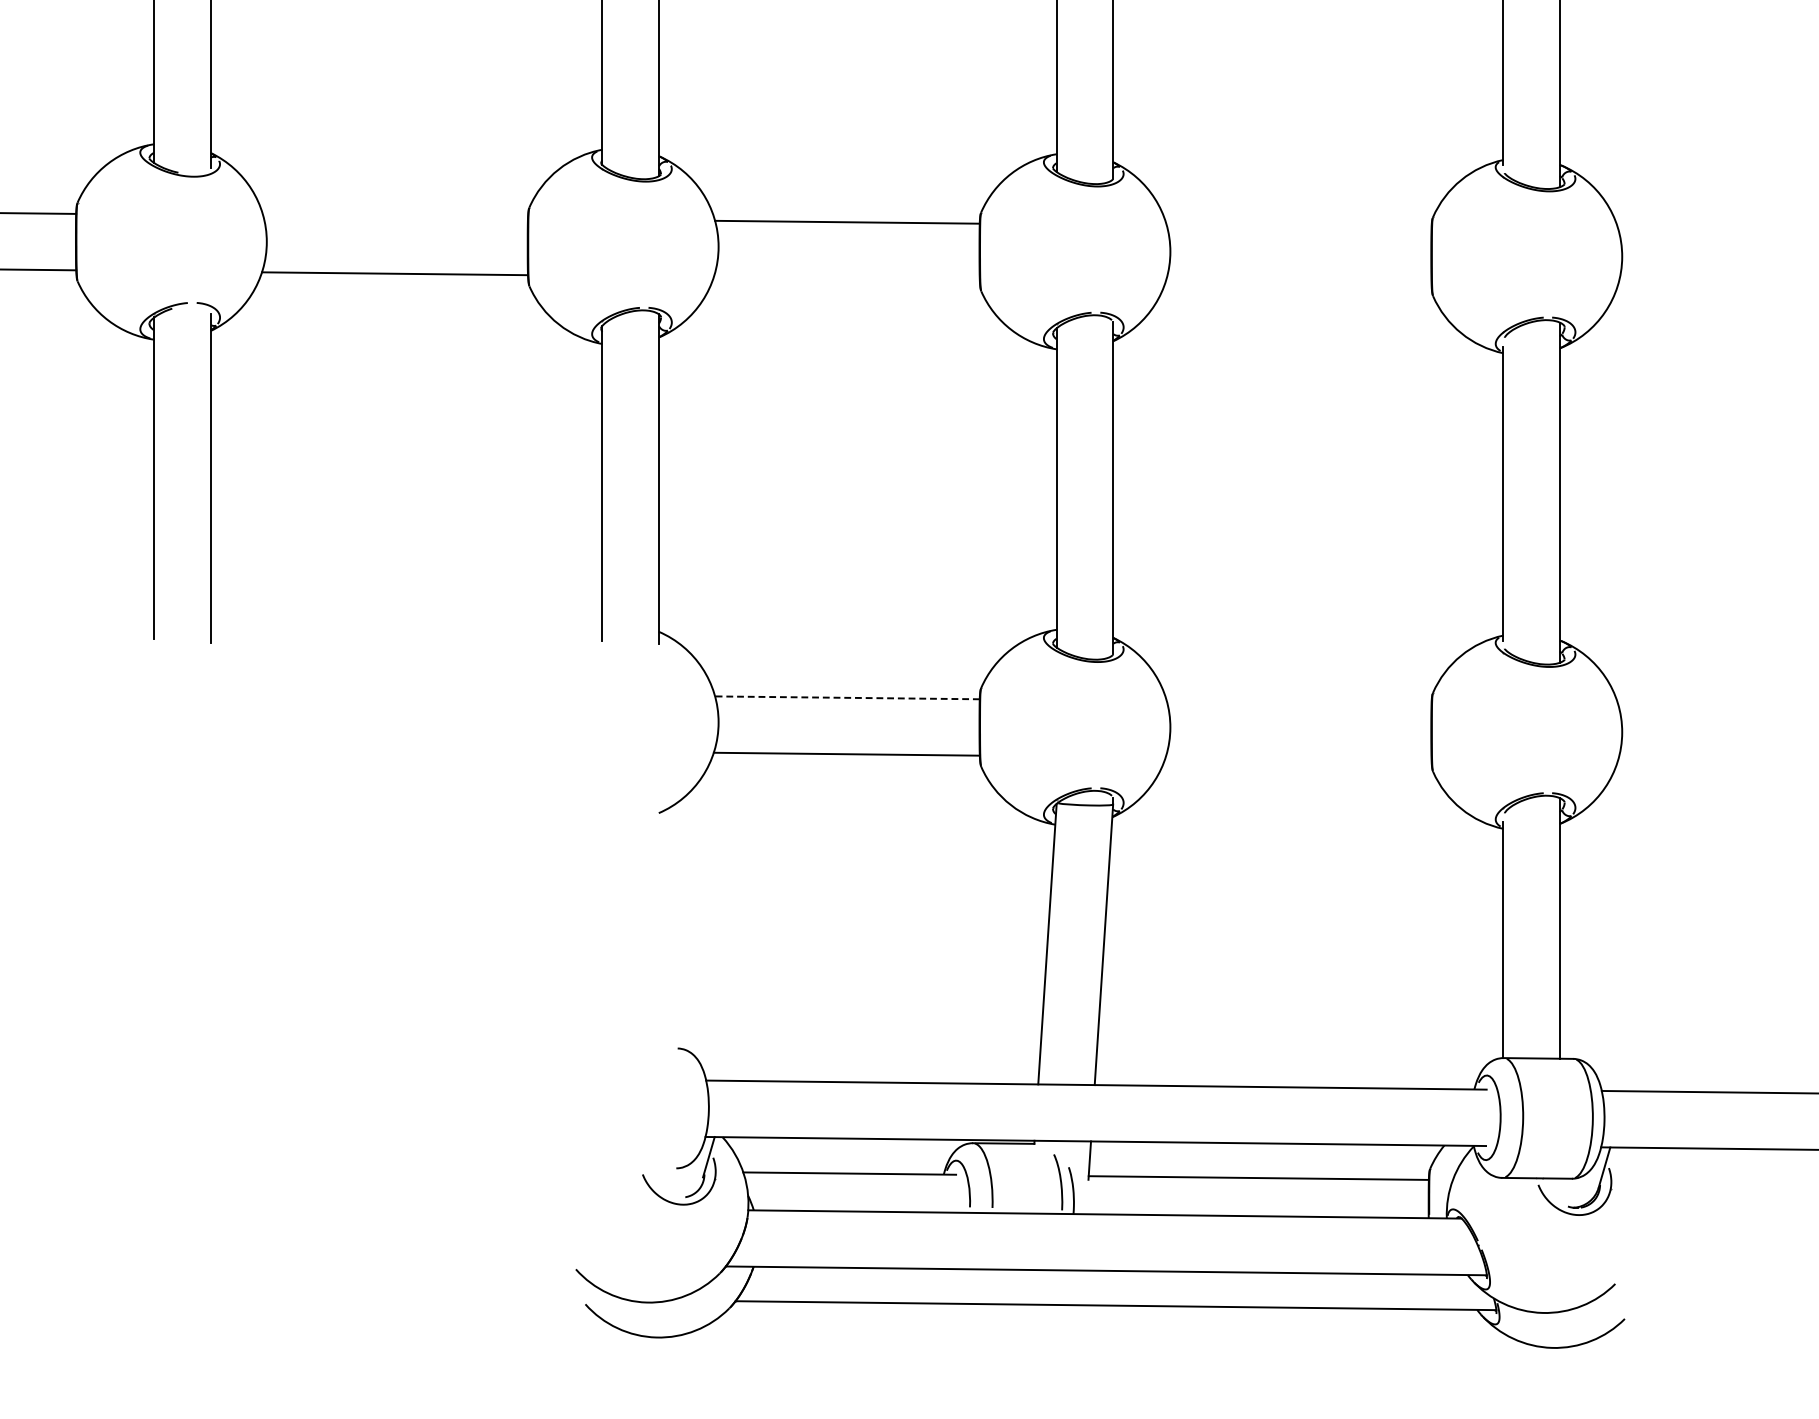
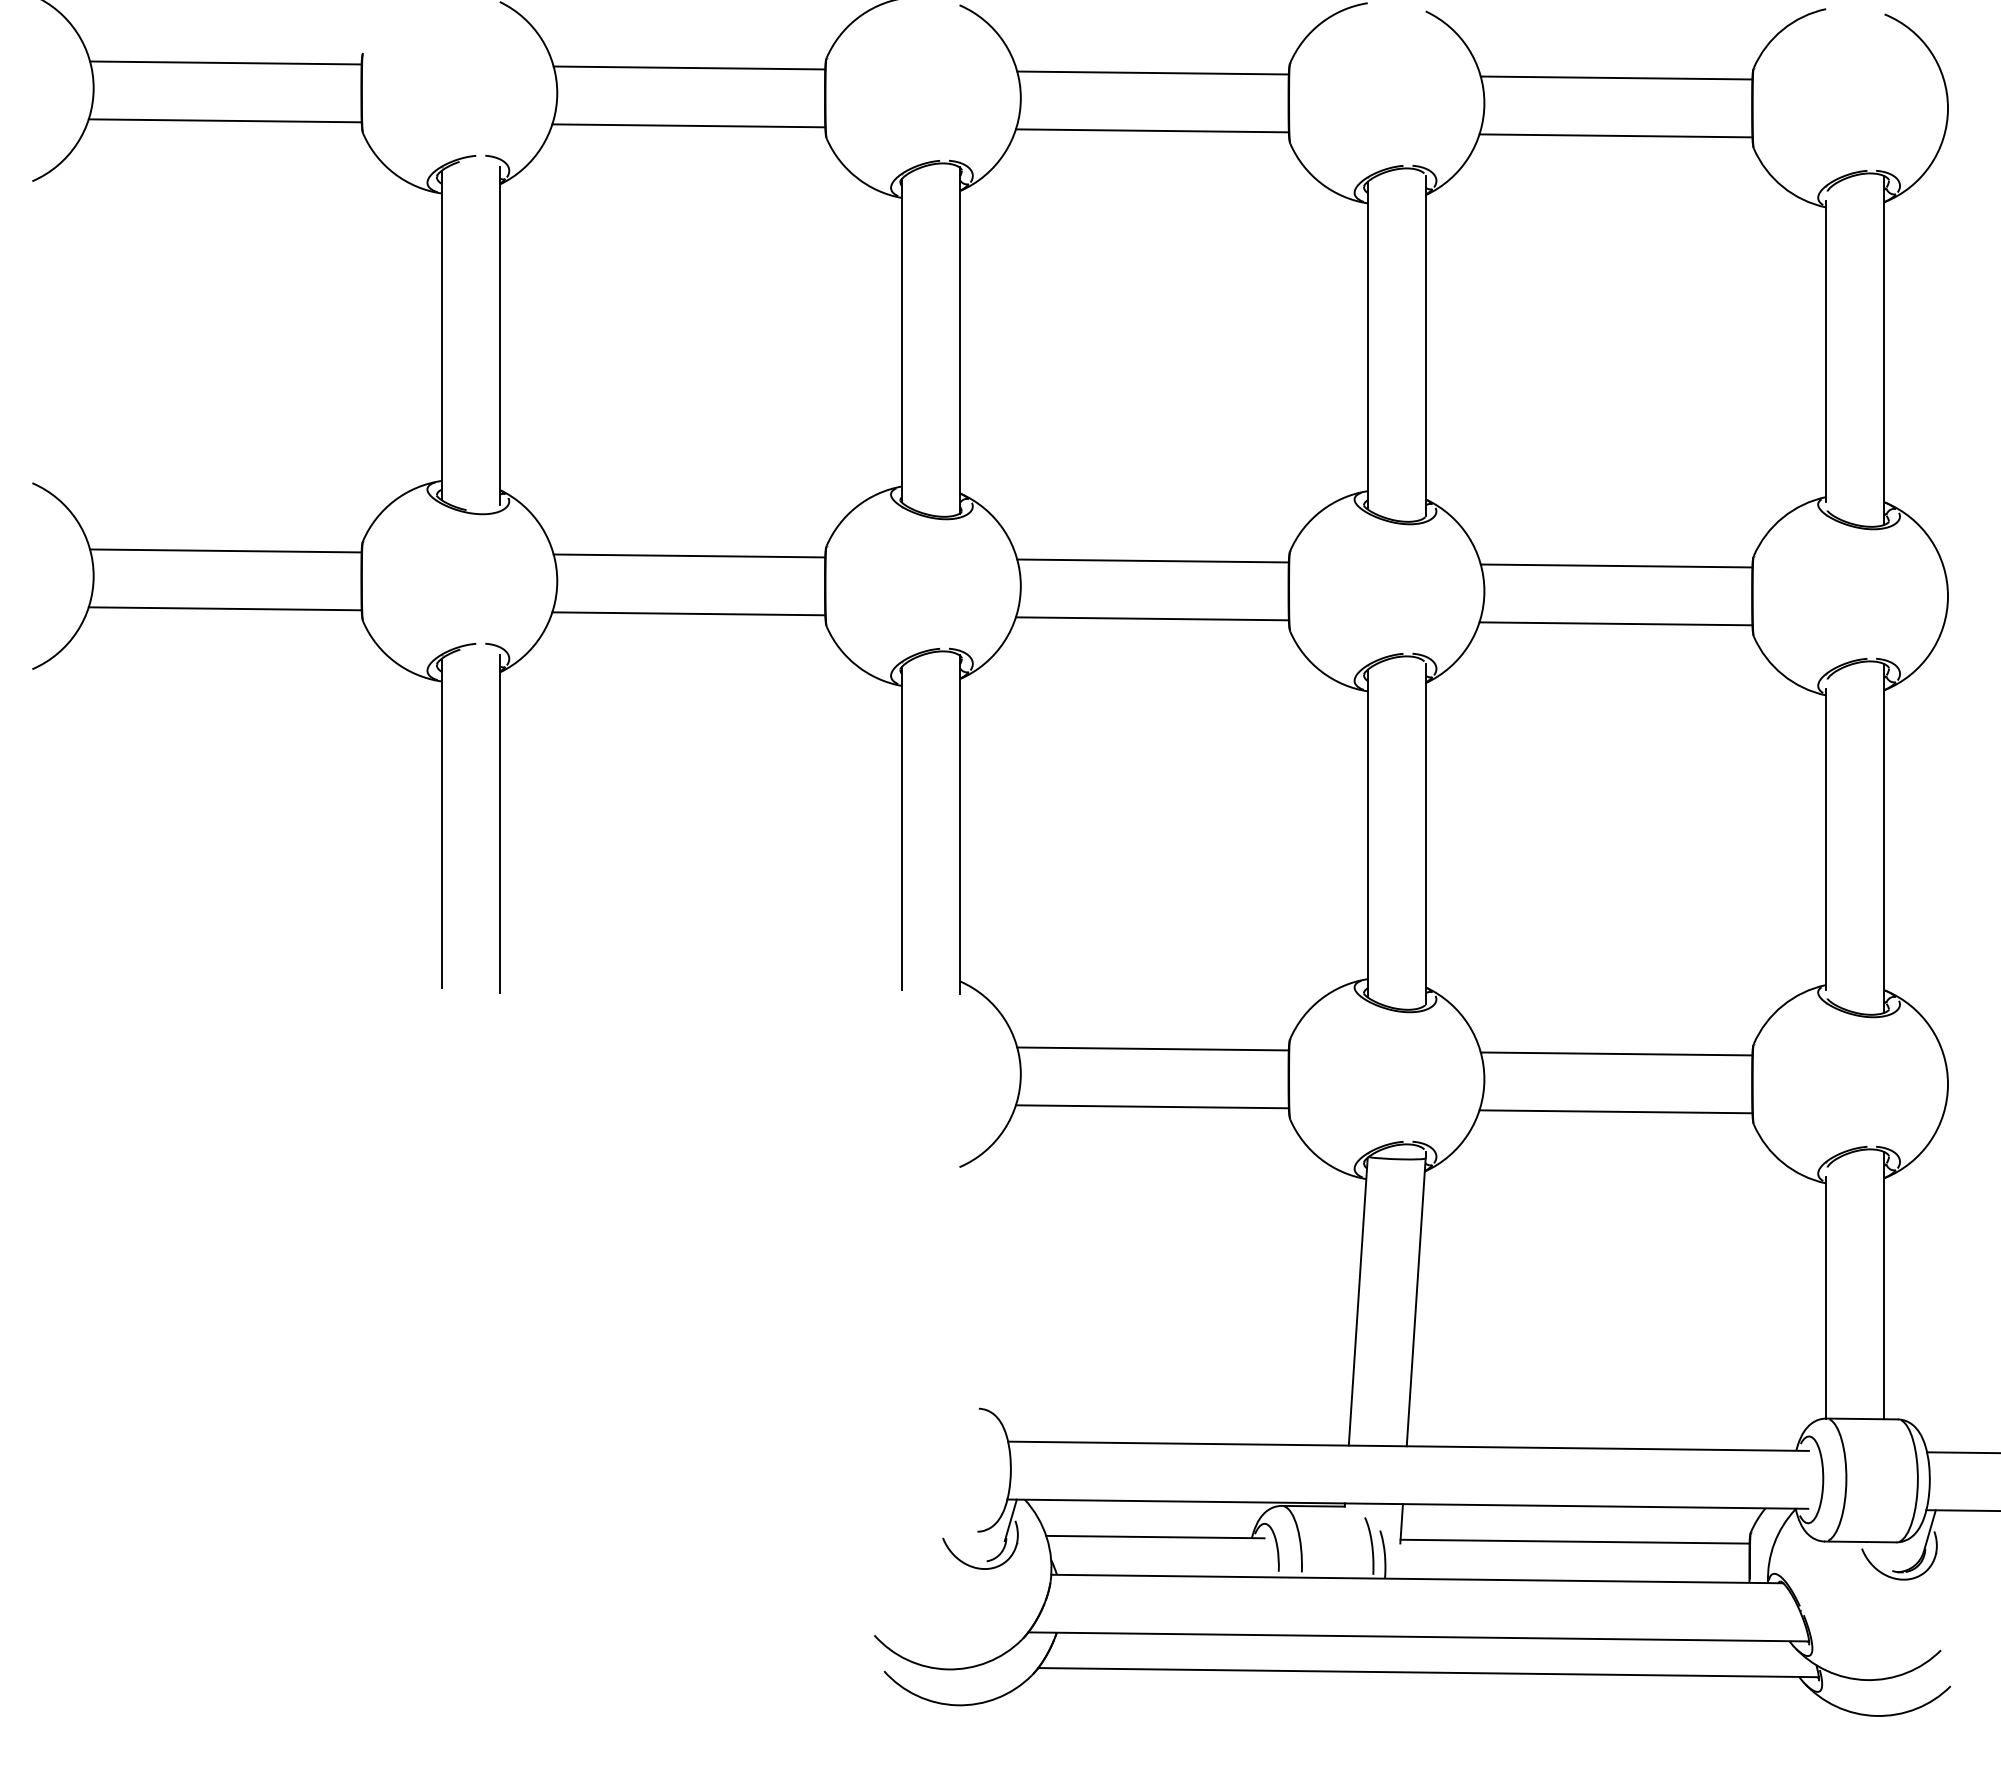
line: (395, 216) -> (689, 555), added
line: (1299, 226) -> (1616, 565), added
line: (845, 278) -> (1151, 618), added
line: (1298, 283) -> (1615, 623), added
line: (847, 697) -> (1153, 1048), dashed -> solid
line: (1299, 702) -> (1616, 1053), added
line: (1298, 758) -> (1615, 1111), added

